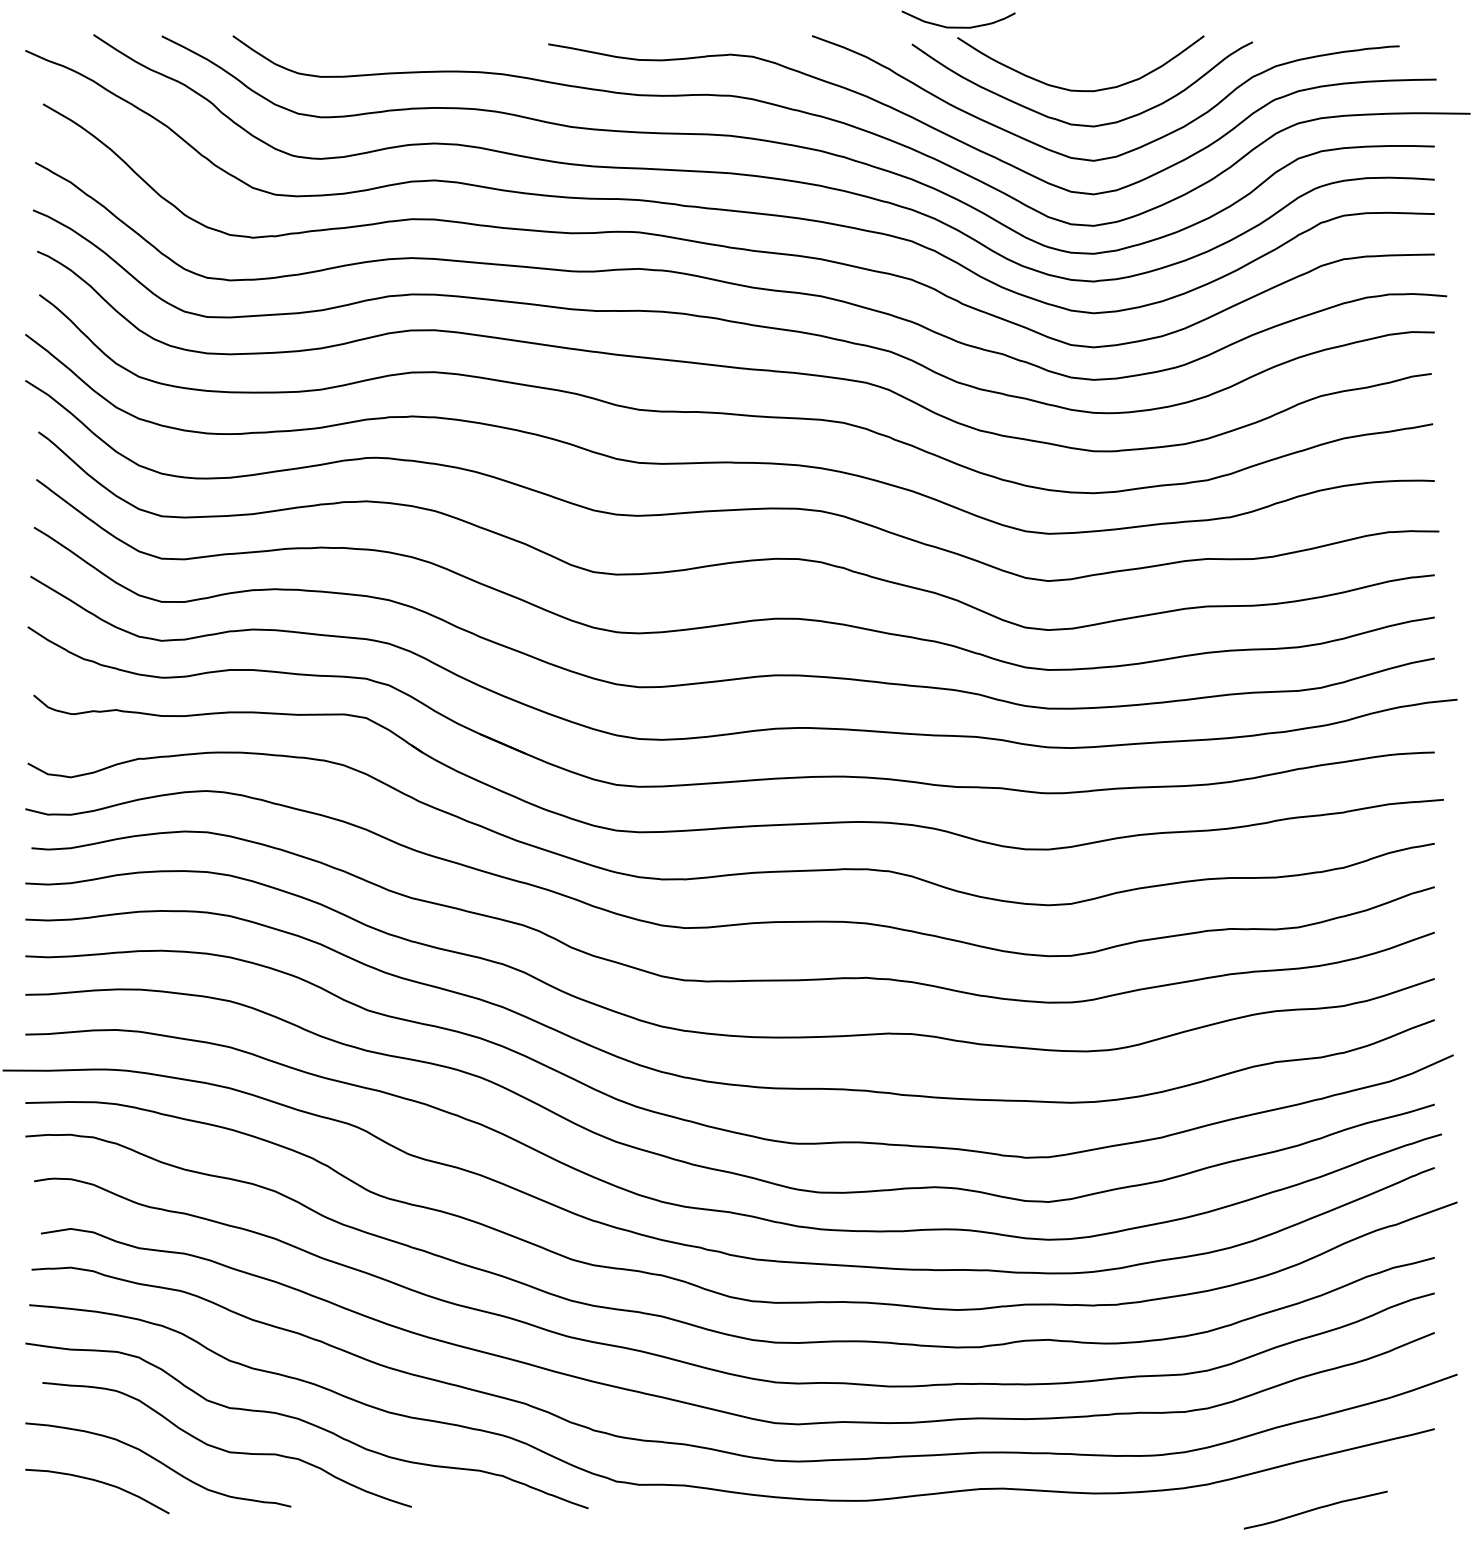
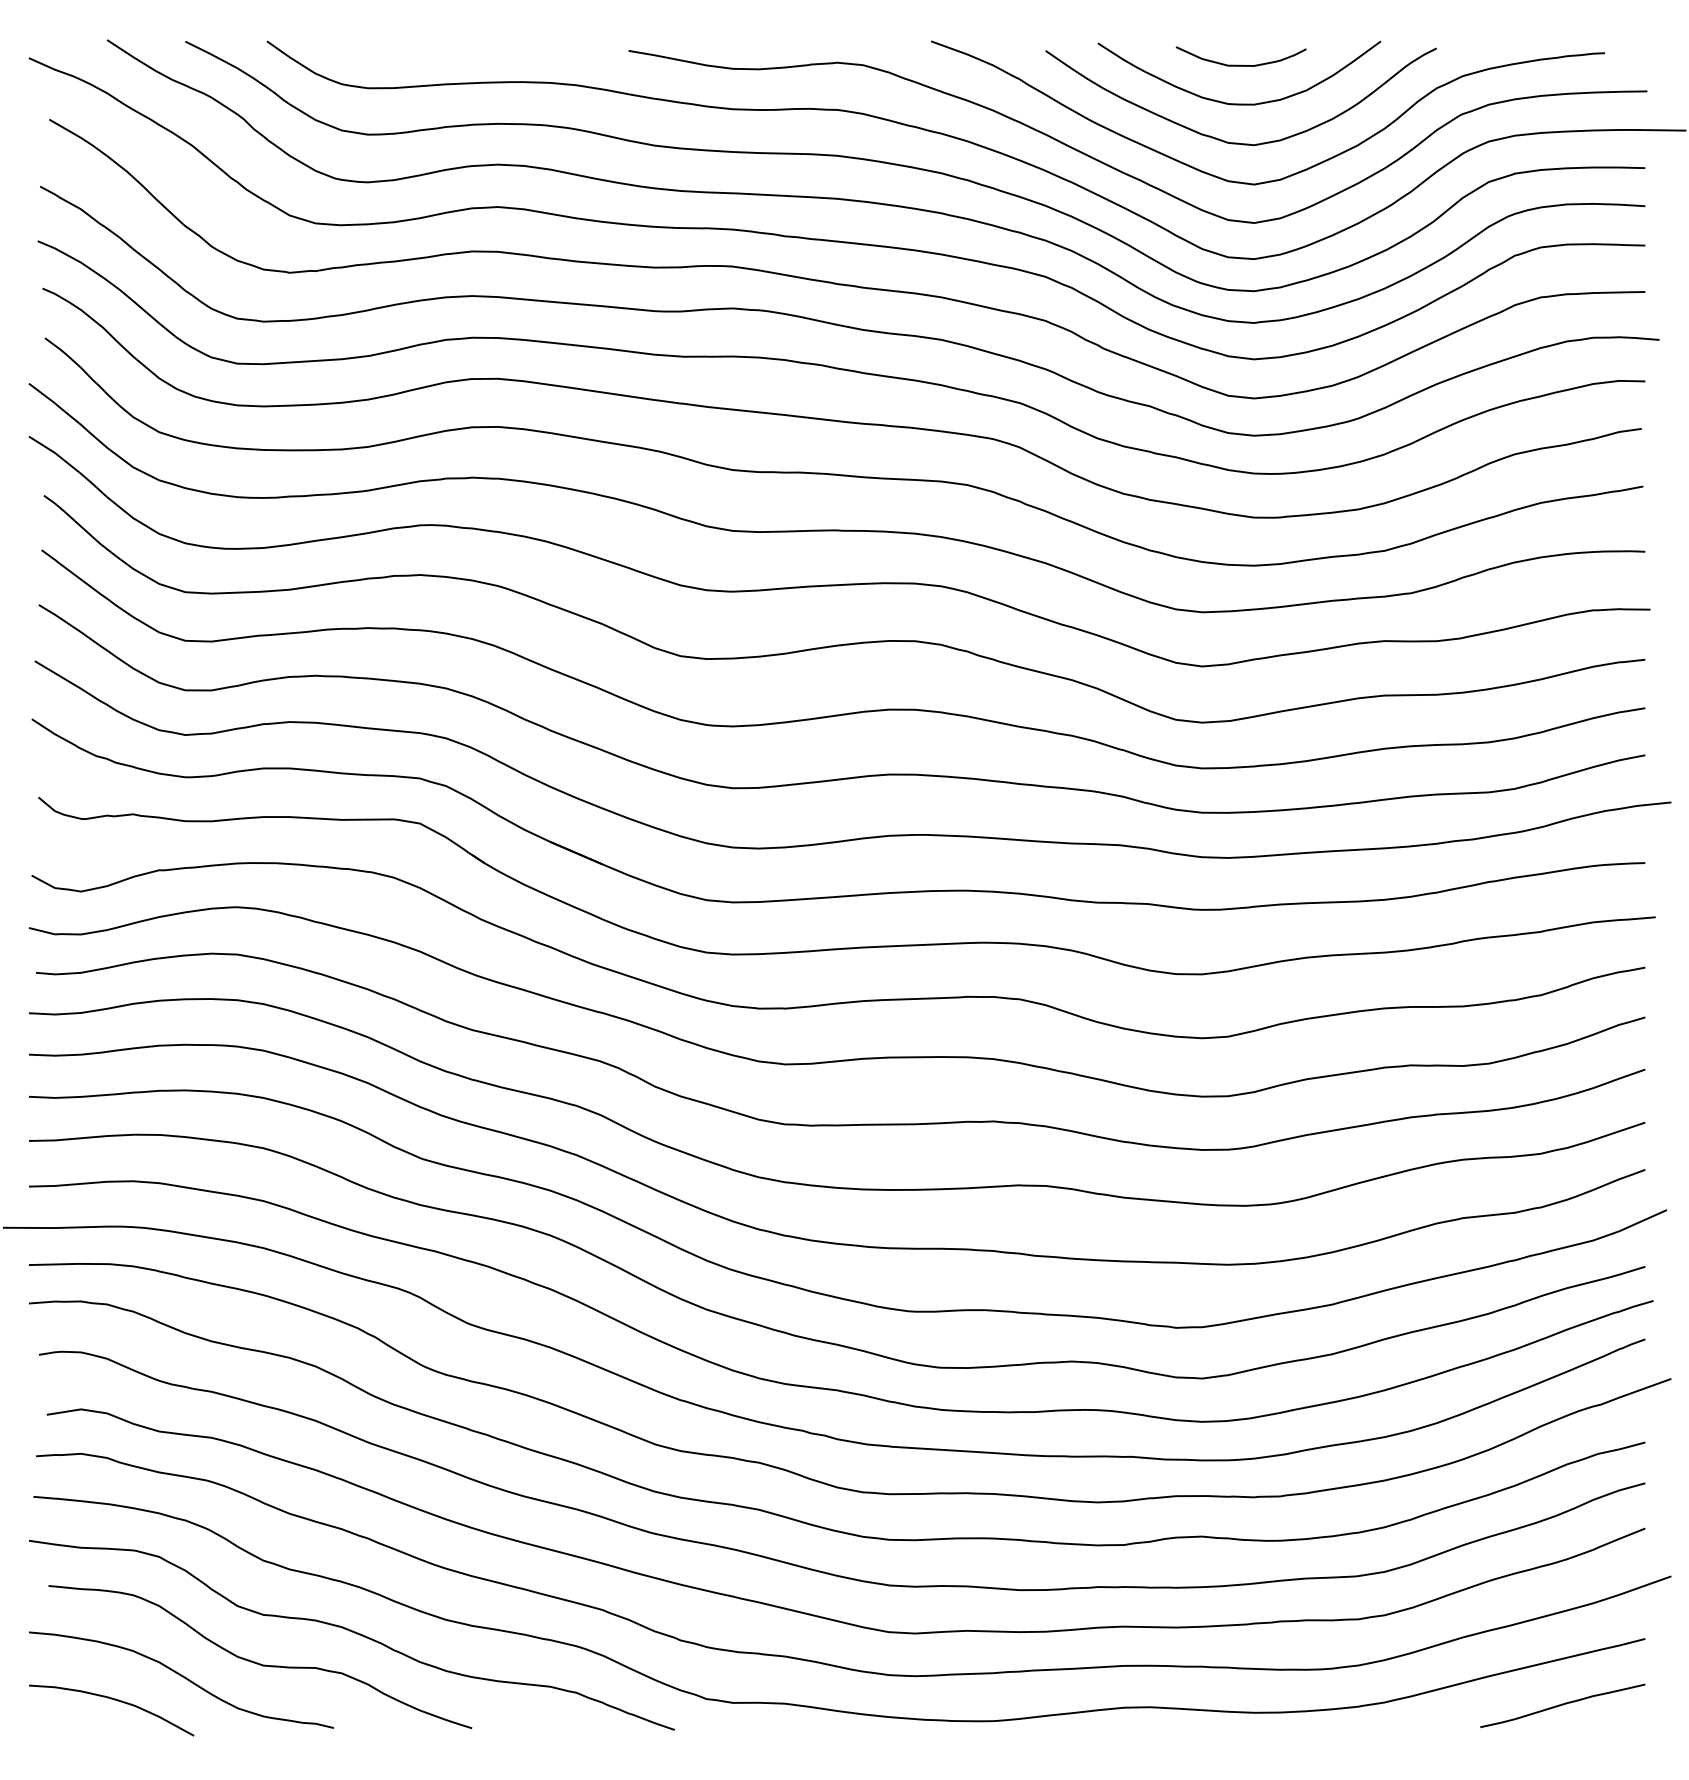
curve: (957, 26) -> (1240, 64), moved
curve: (1315, 1509) -> (1562, 1705), moved

